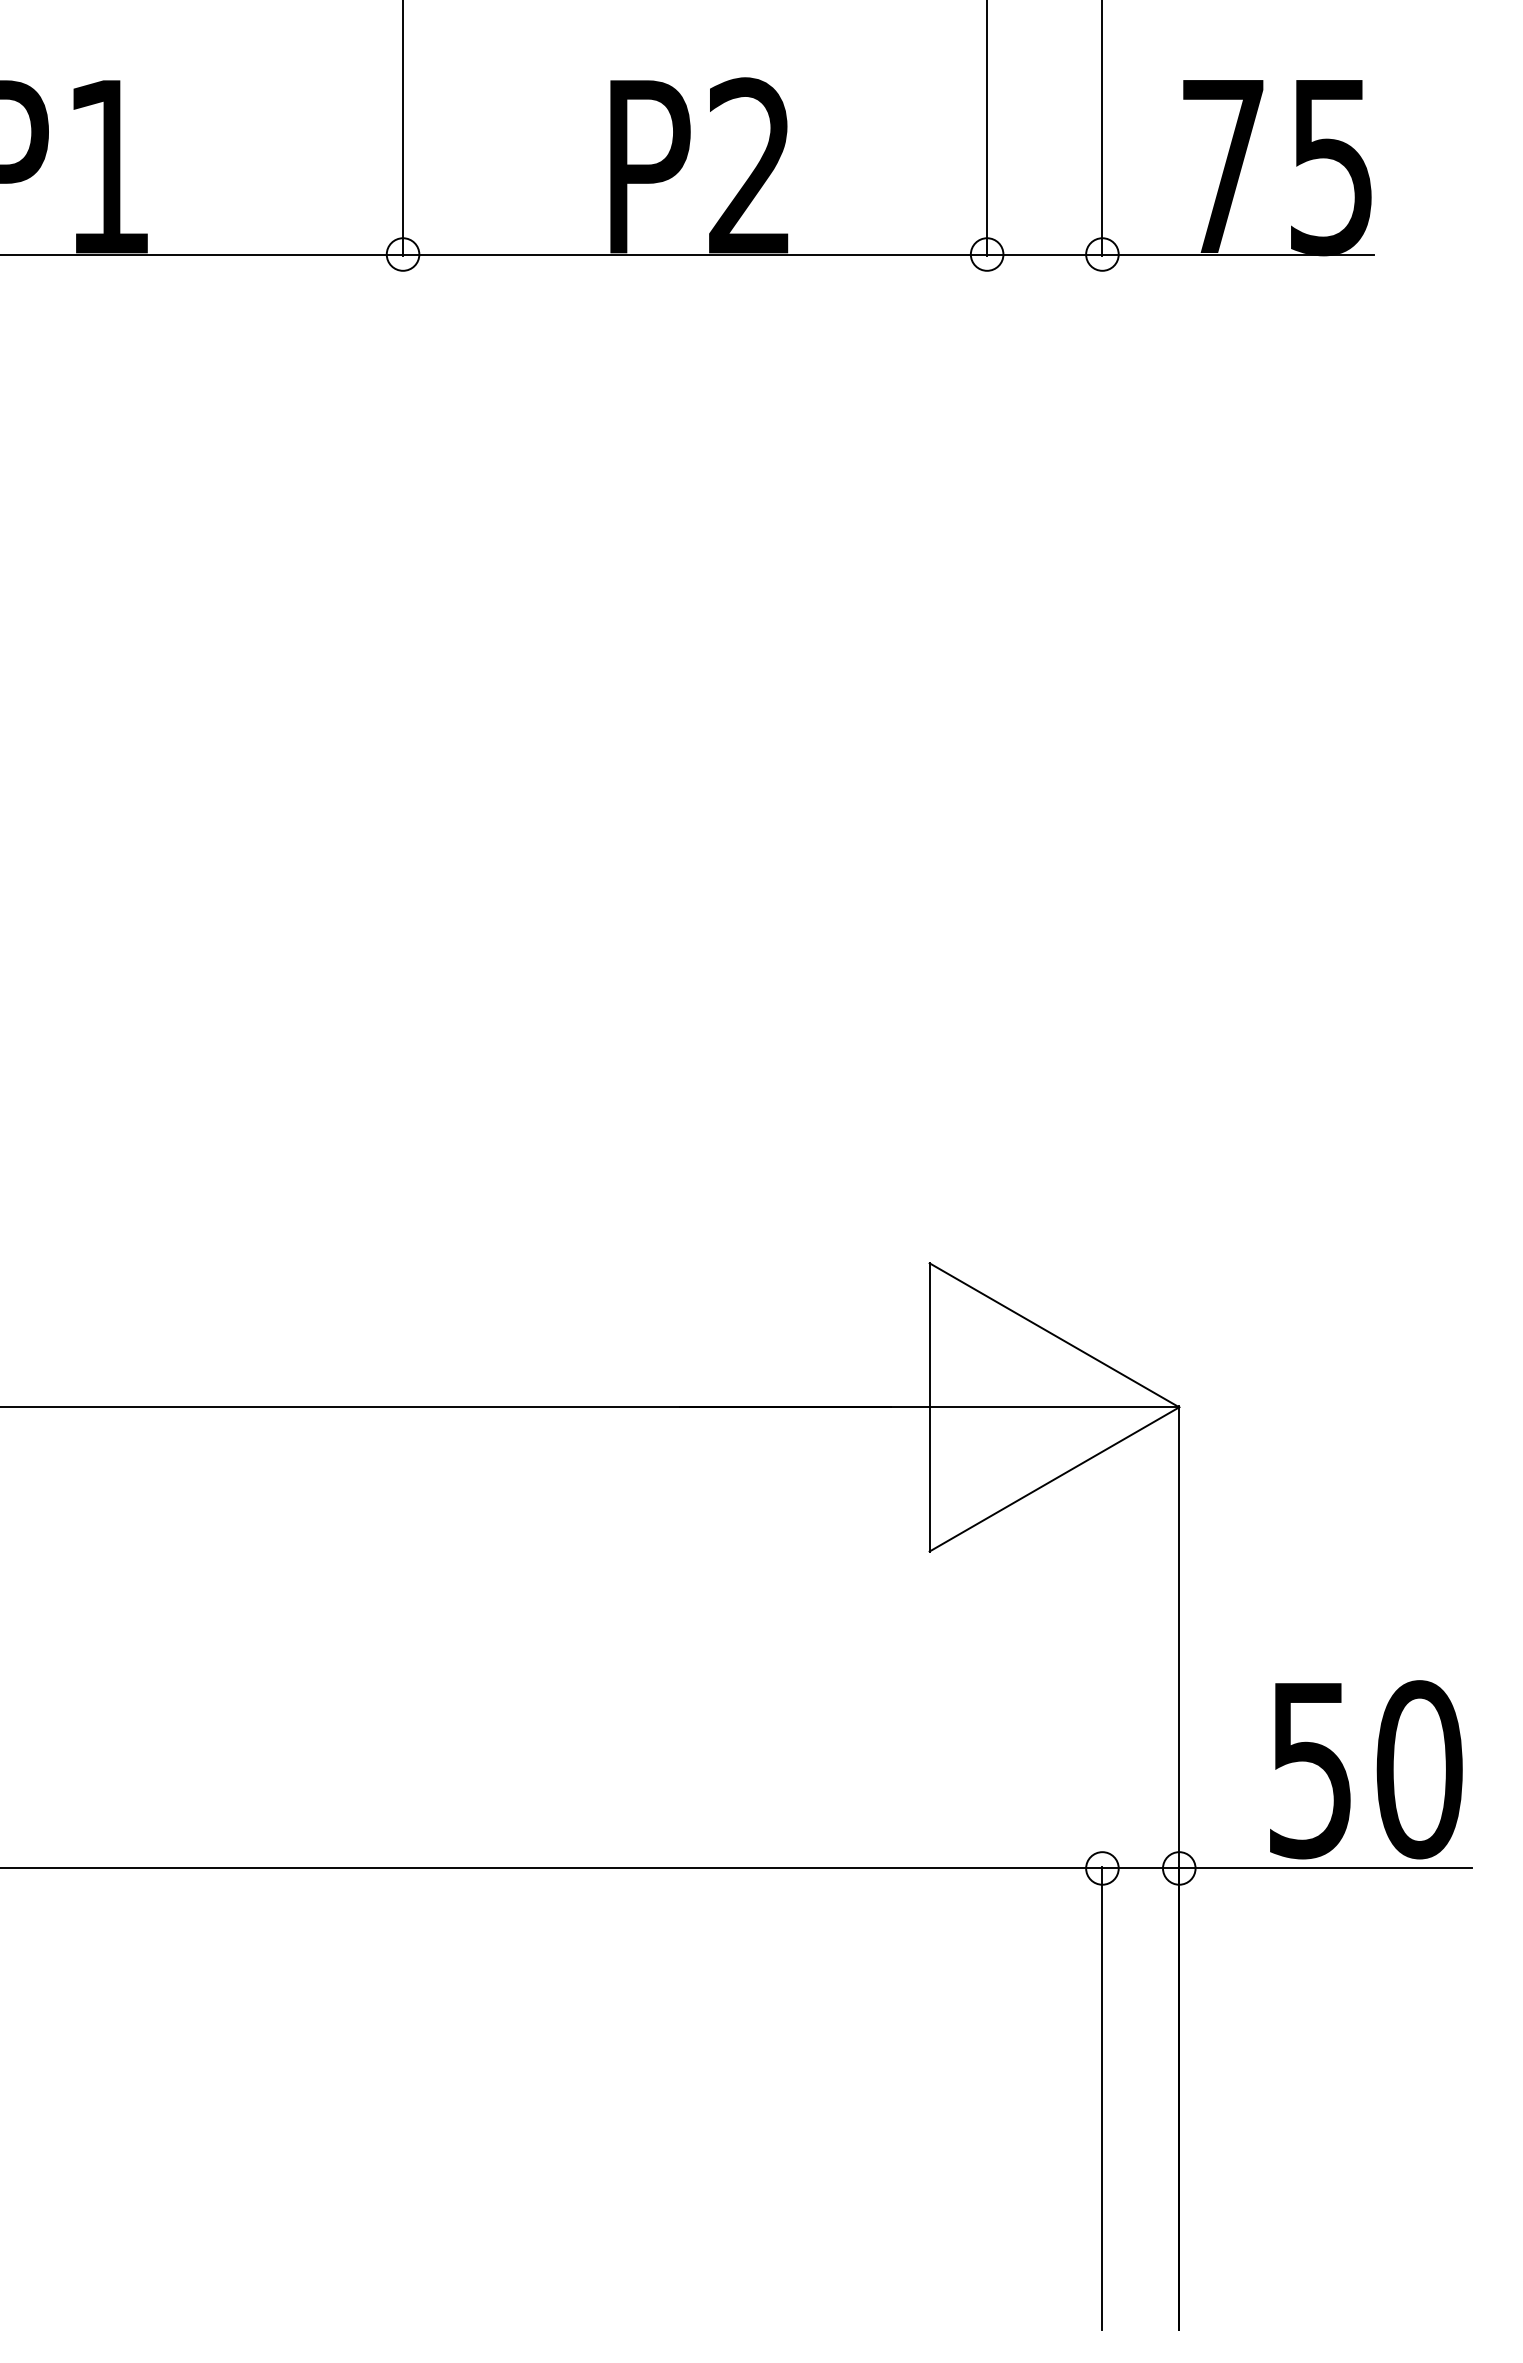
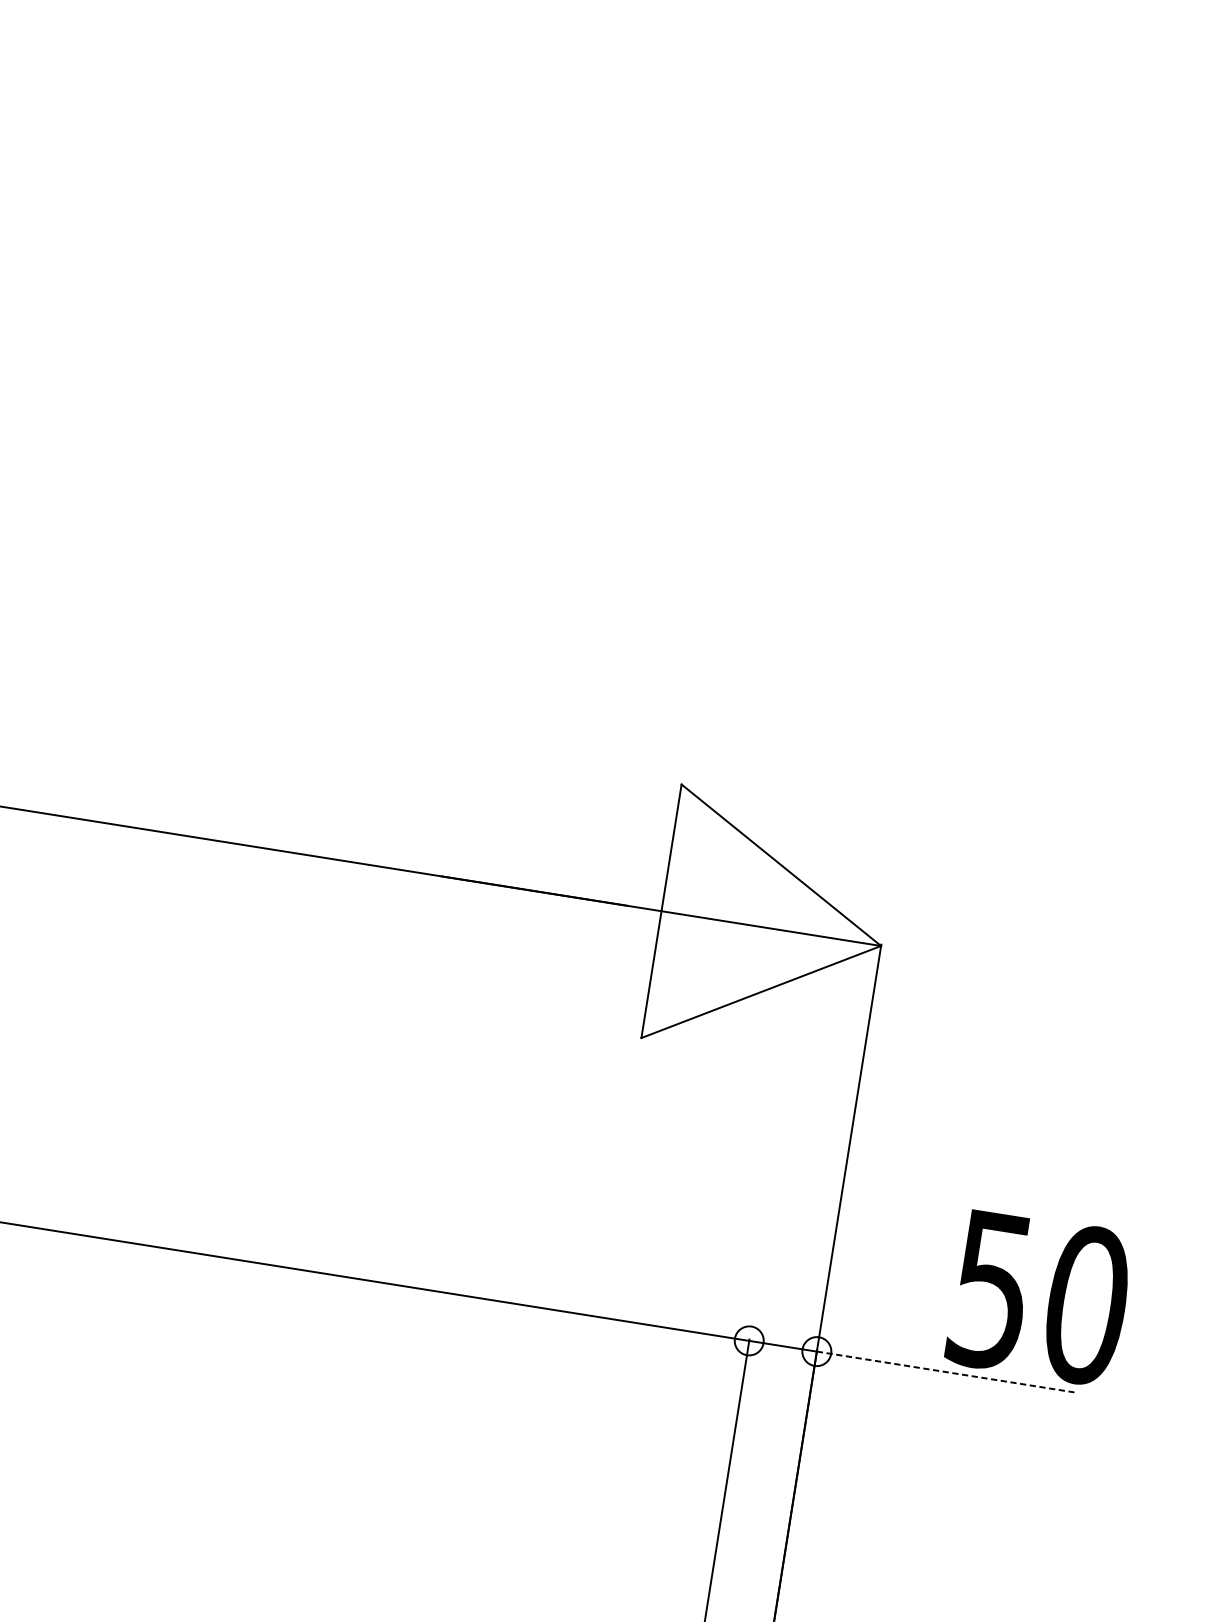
text: (1366, 1769) -> (1040, 1297), moved
line: (1326, 1868) -> (946, 1372), solid -> dashed

